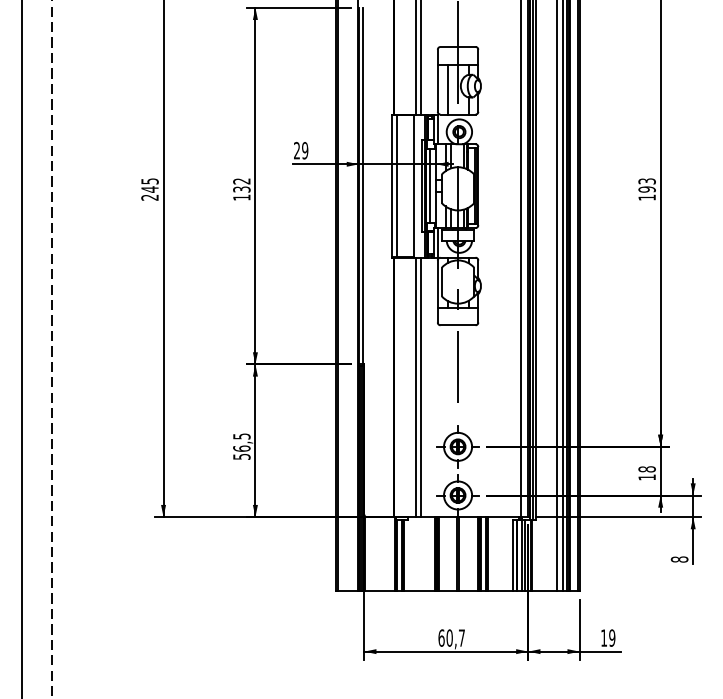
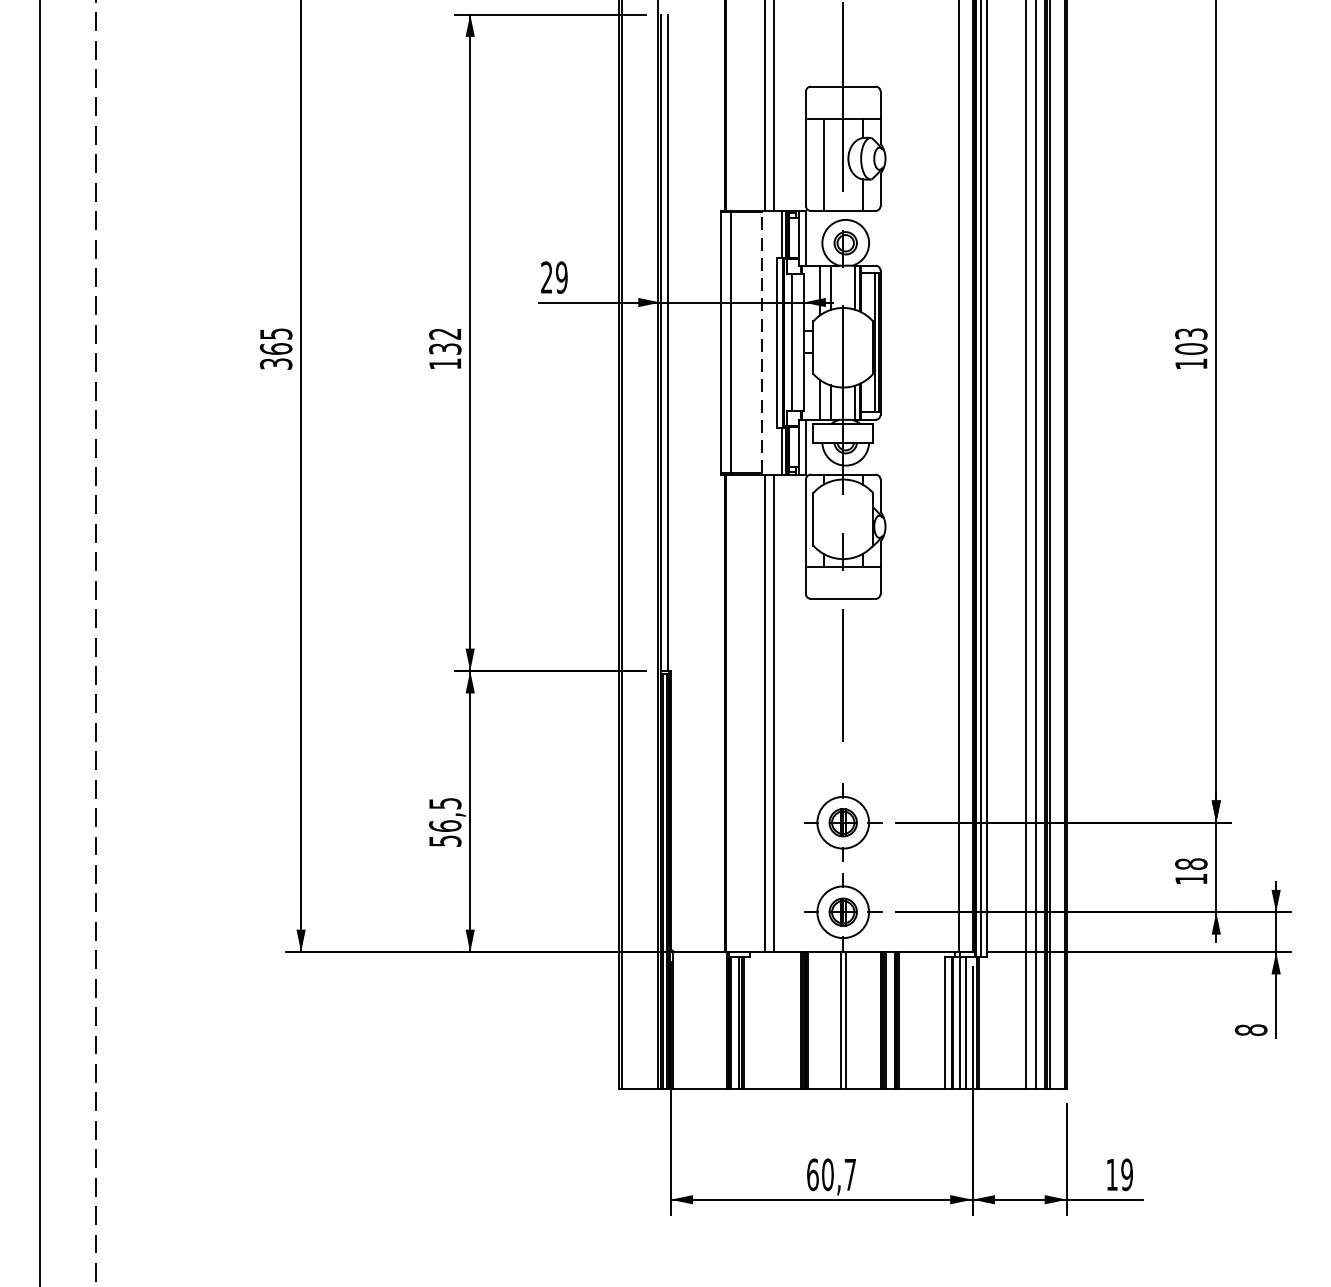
line: (414, 186) -> (763, 343), solid -> dashed
text: (646, 189) -> (1190, 348), 193 -> 103
text: (149, 193) -> (275, 356), 245 -> 365

